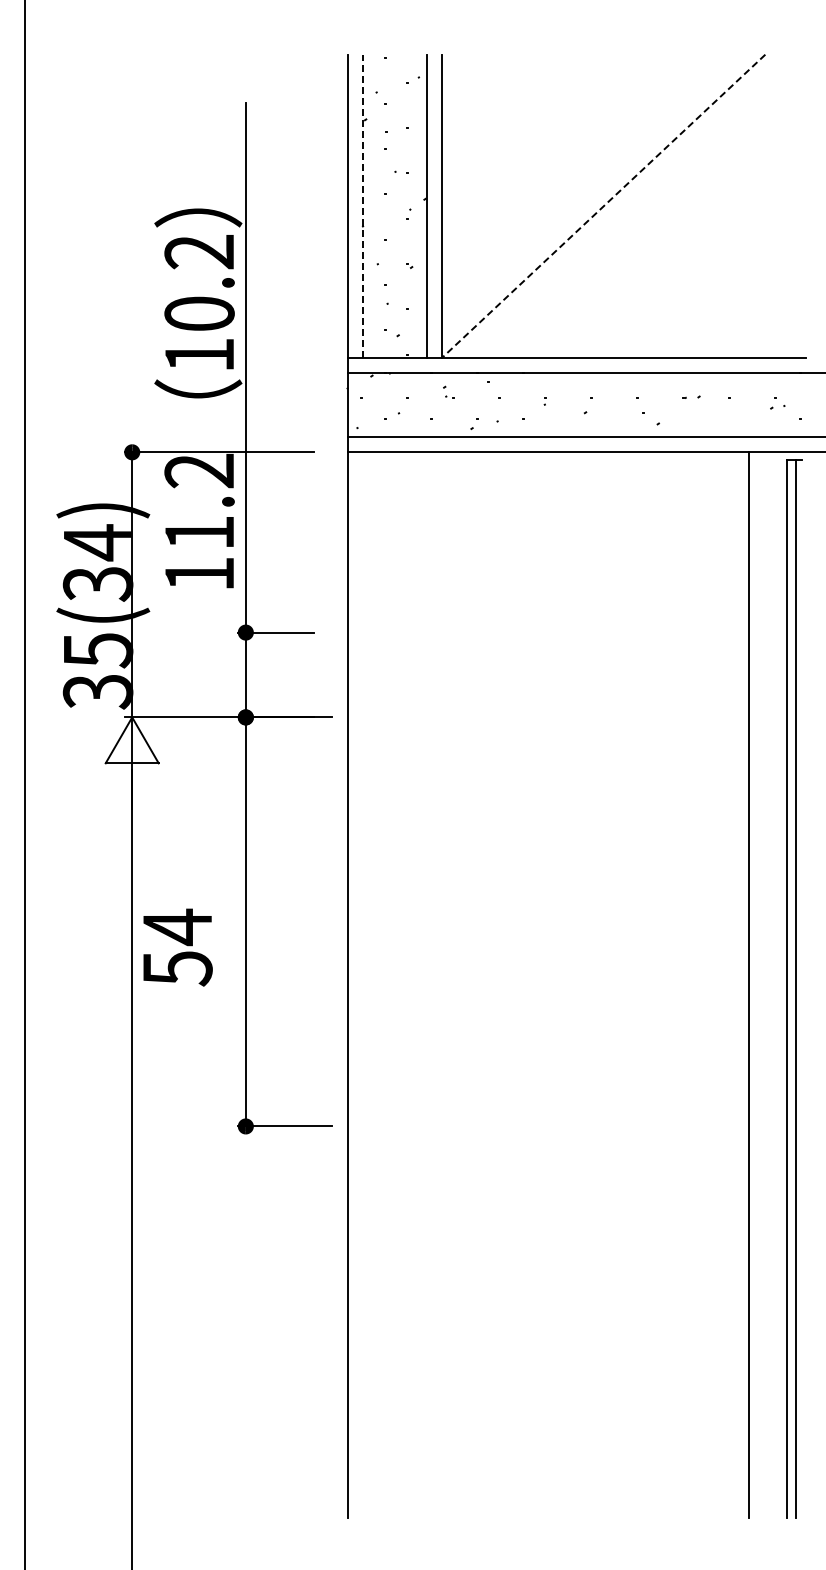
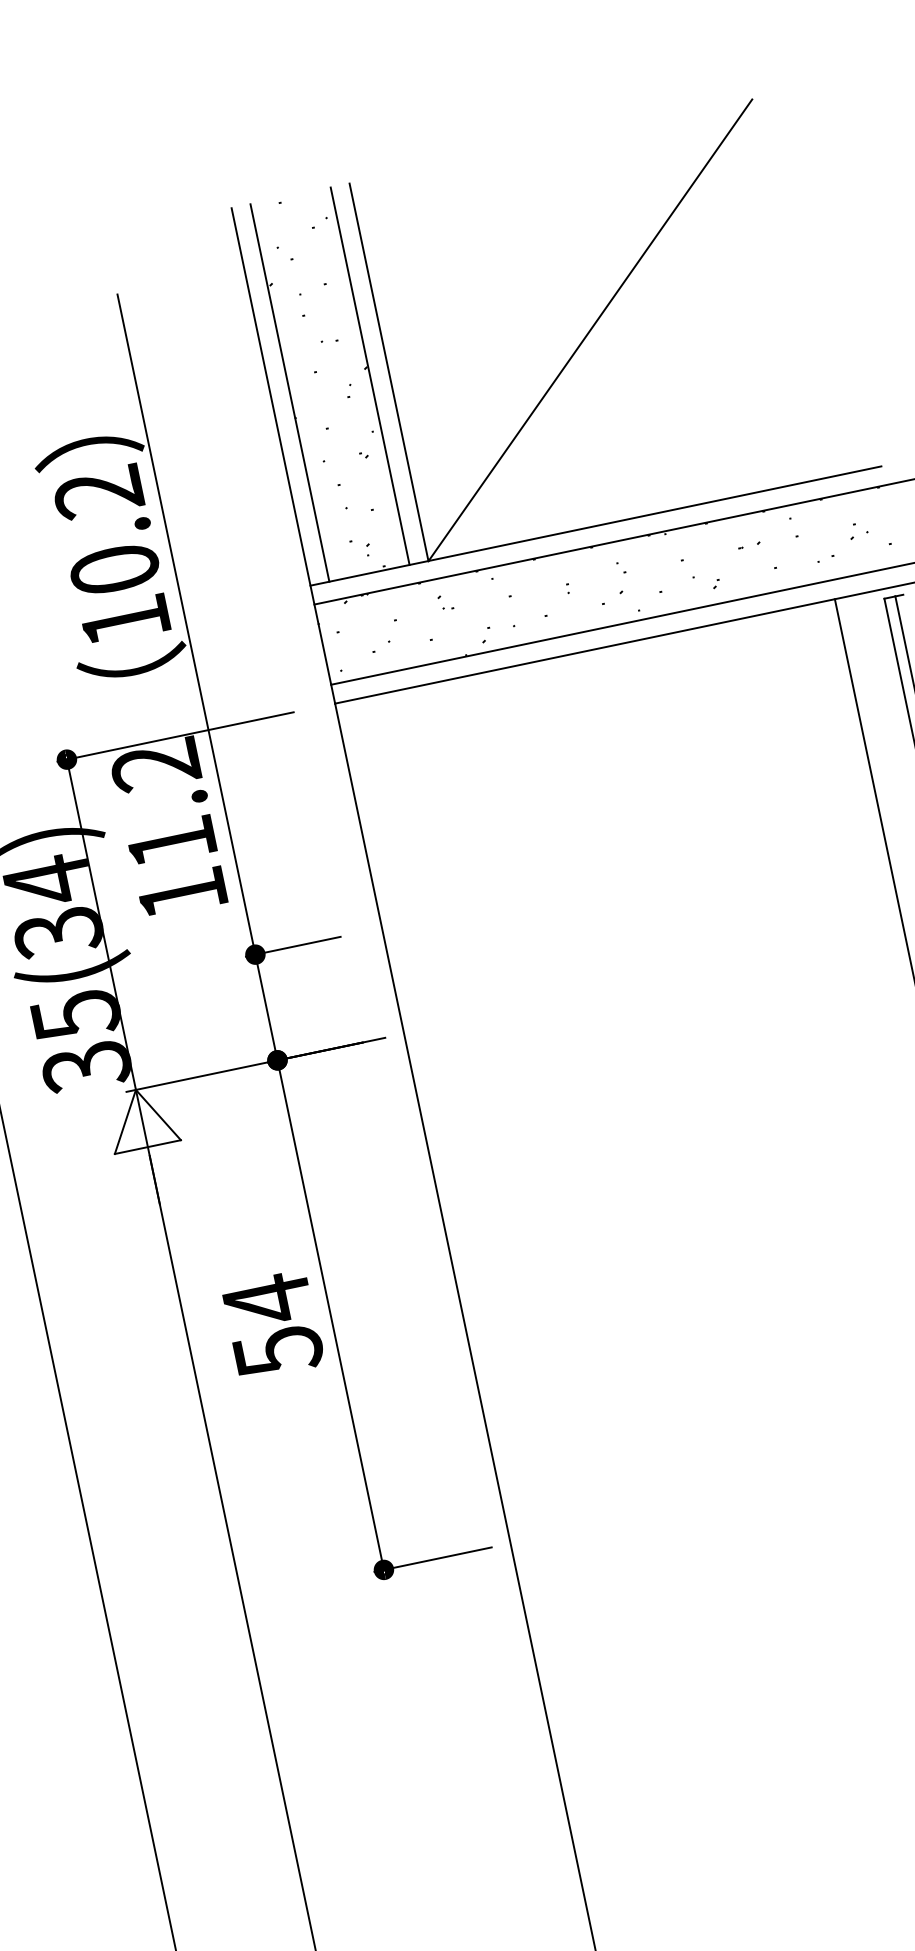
line: (362, 205) -> (289, 392), dashed -> solid
line: (603, 206) -> (590, 330), dashed -> solid
text: (177, 947) -> (272, 1325), moved

